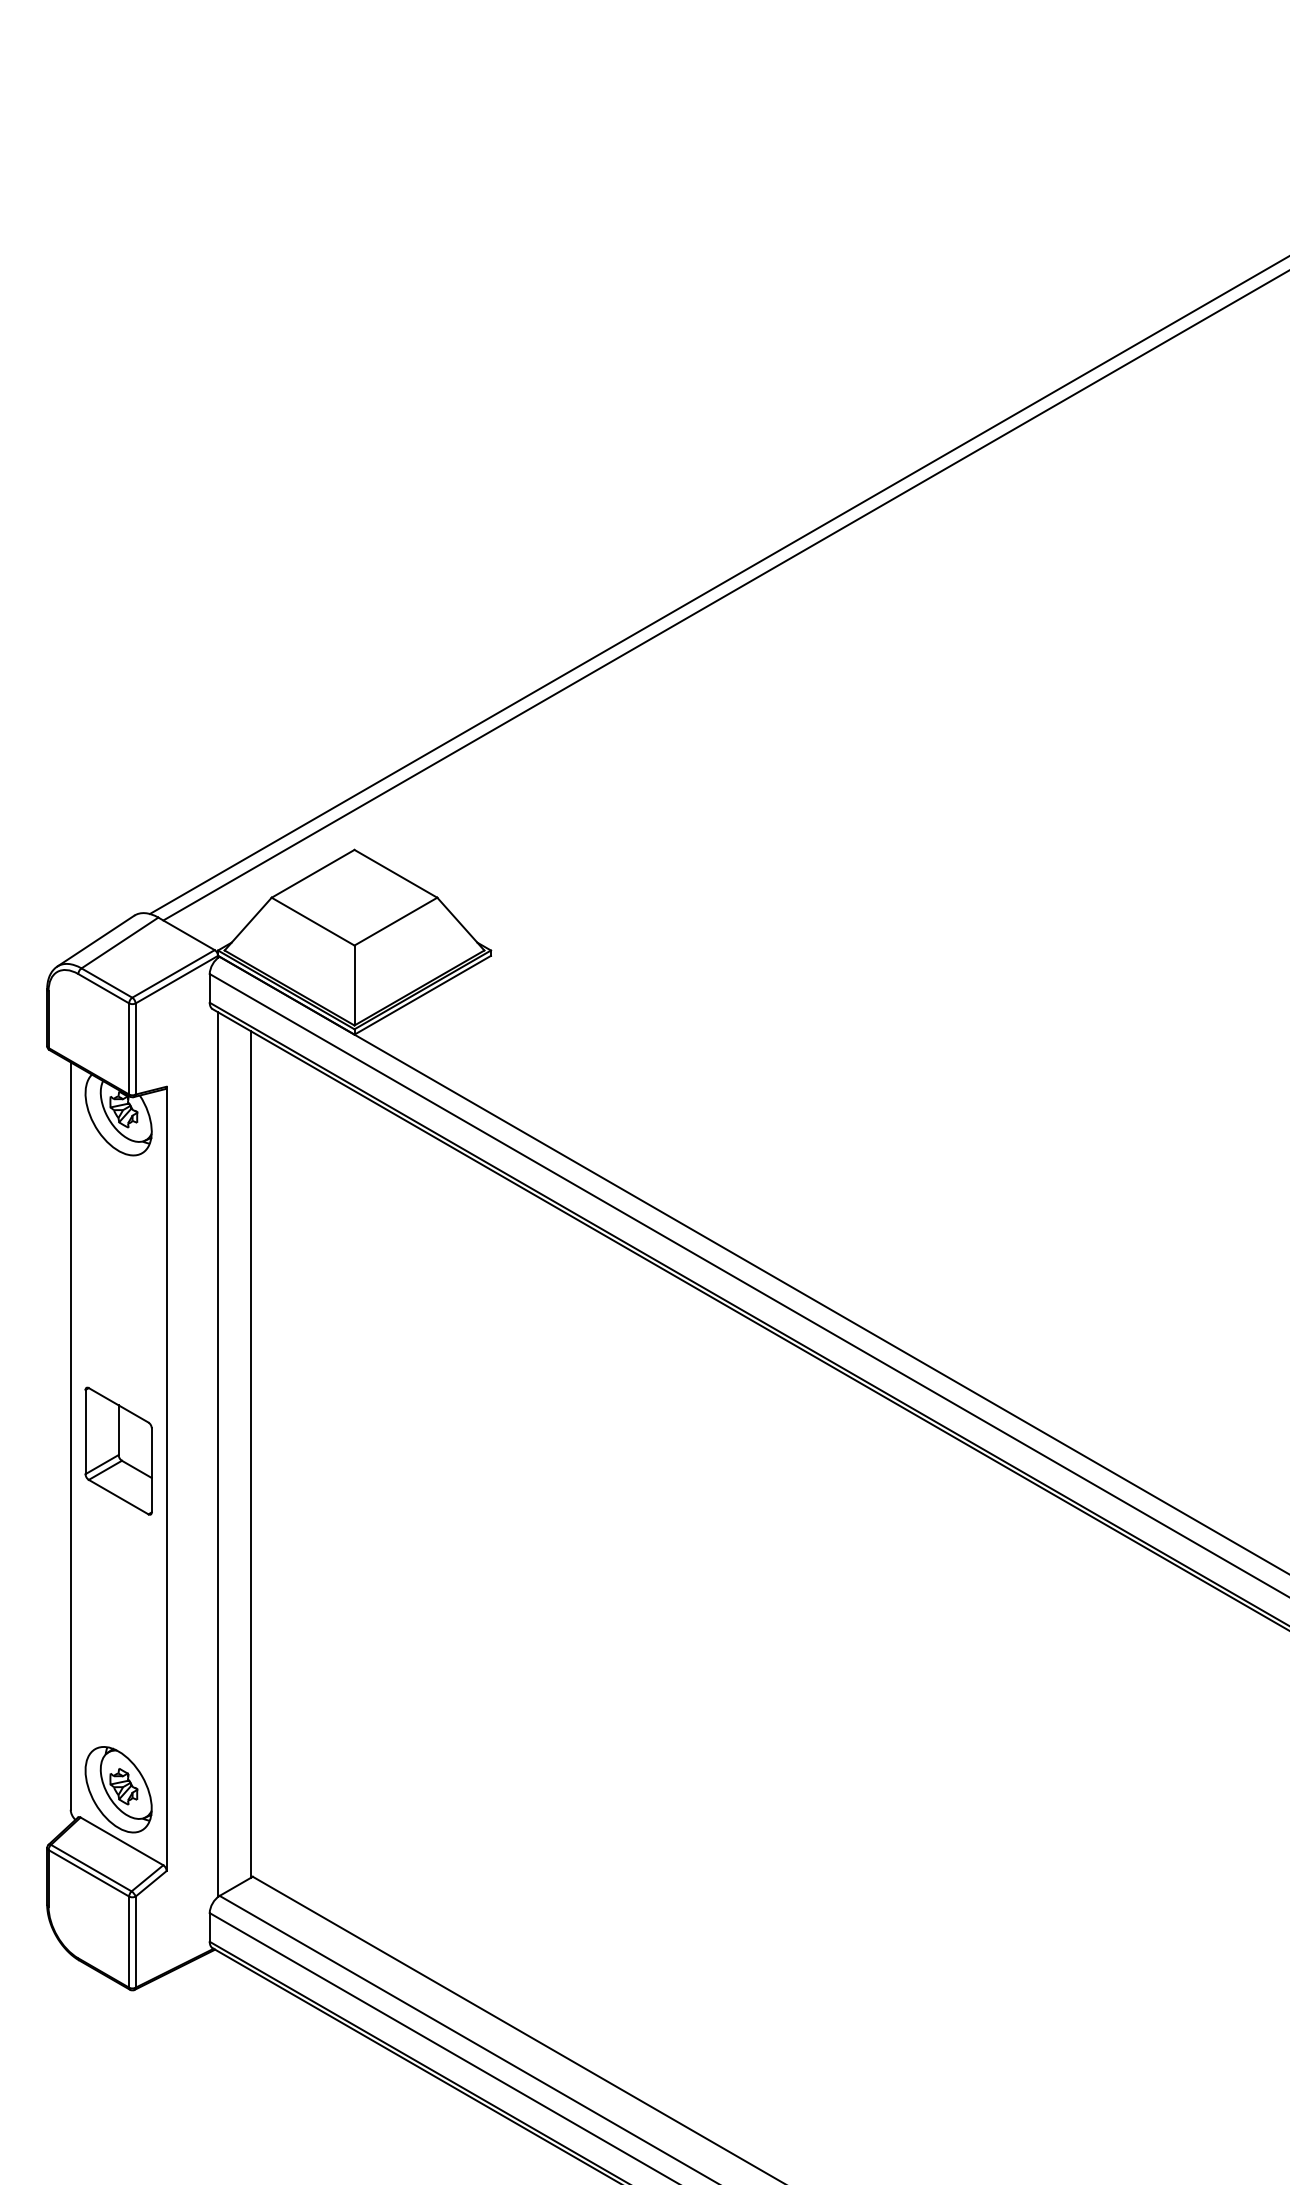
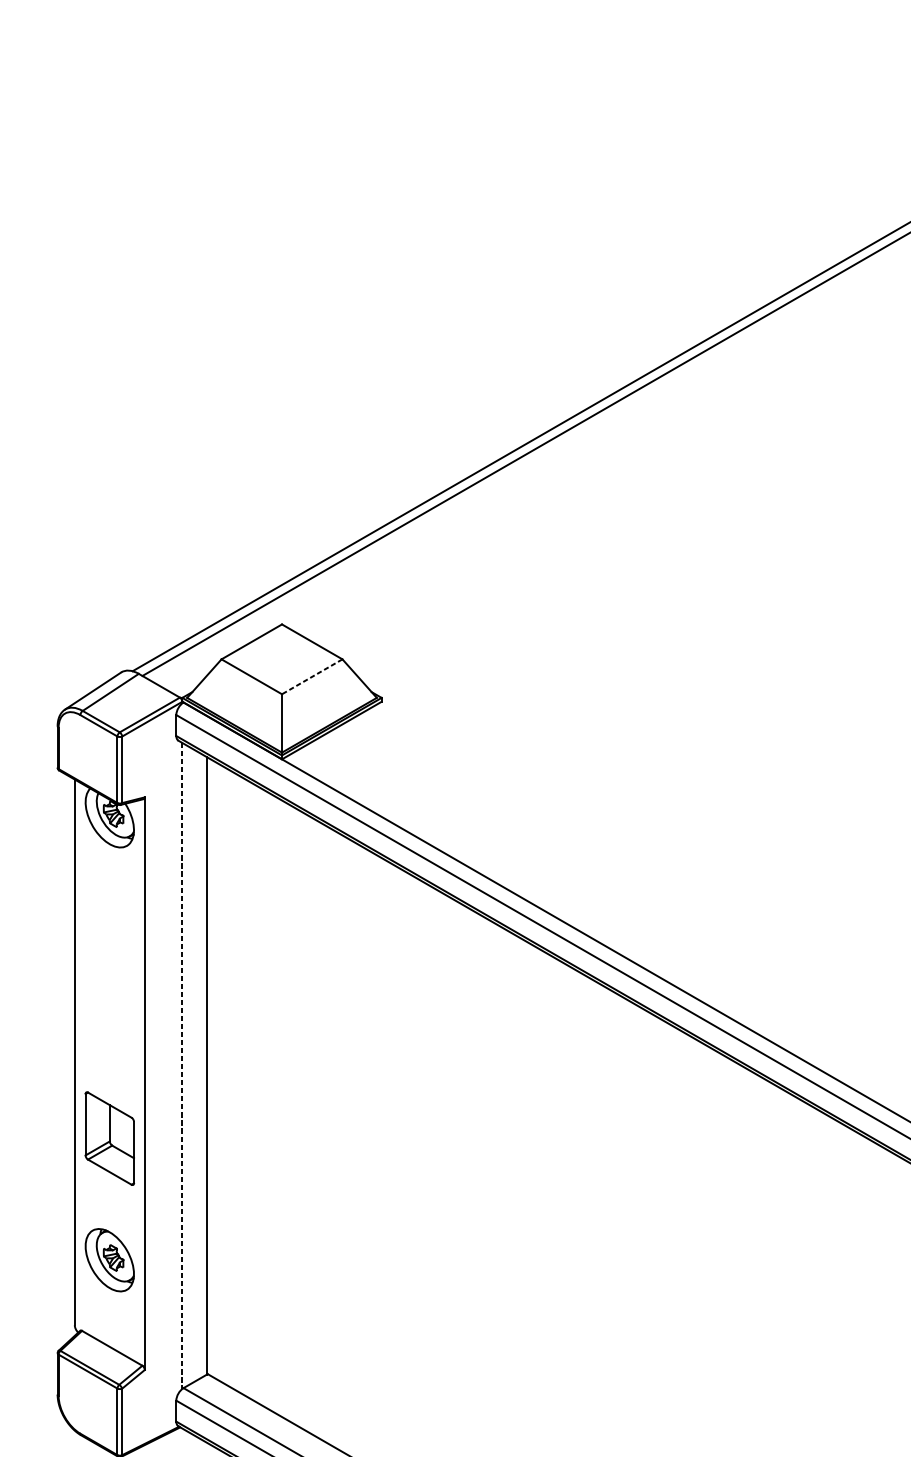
line: (395, 921) -> (311, 676), solid -> dashed
part: (118, 1450) -> (109, 1138), moved
line: (218, 1455) -> (182, 1066), solid -> dashed
part: (118, 1789) -> (109, 1260), moved

